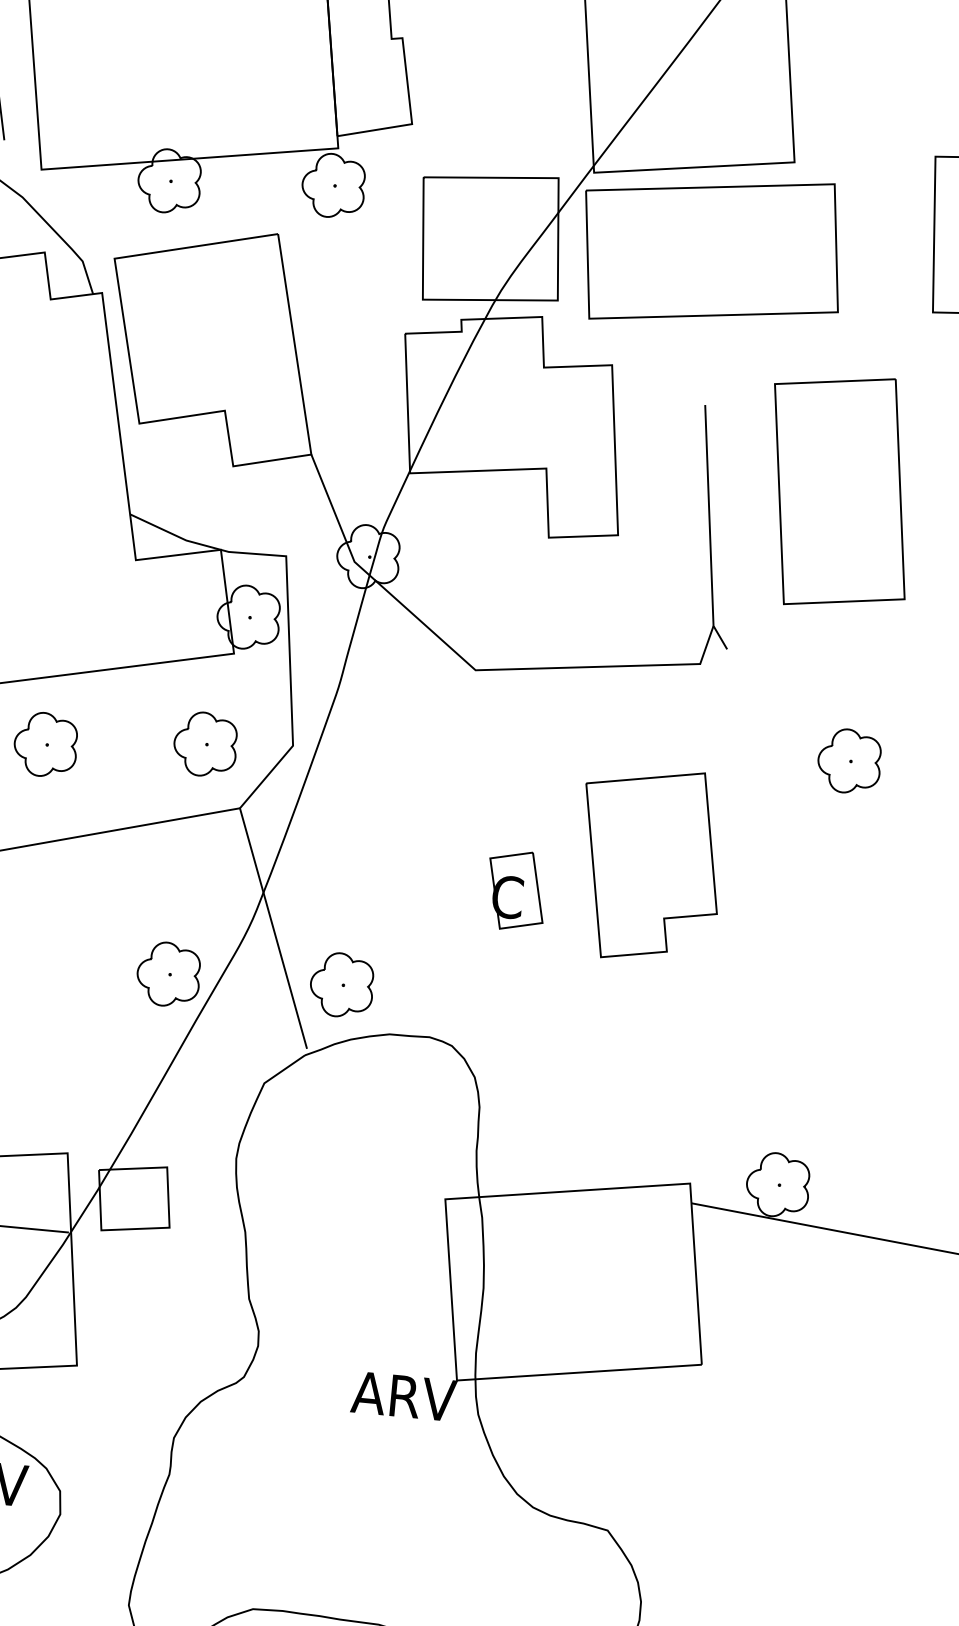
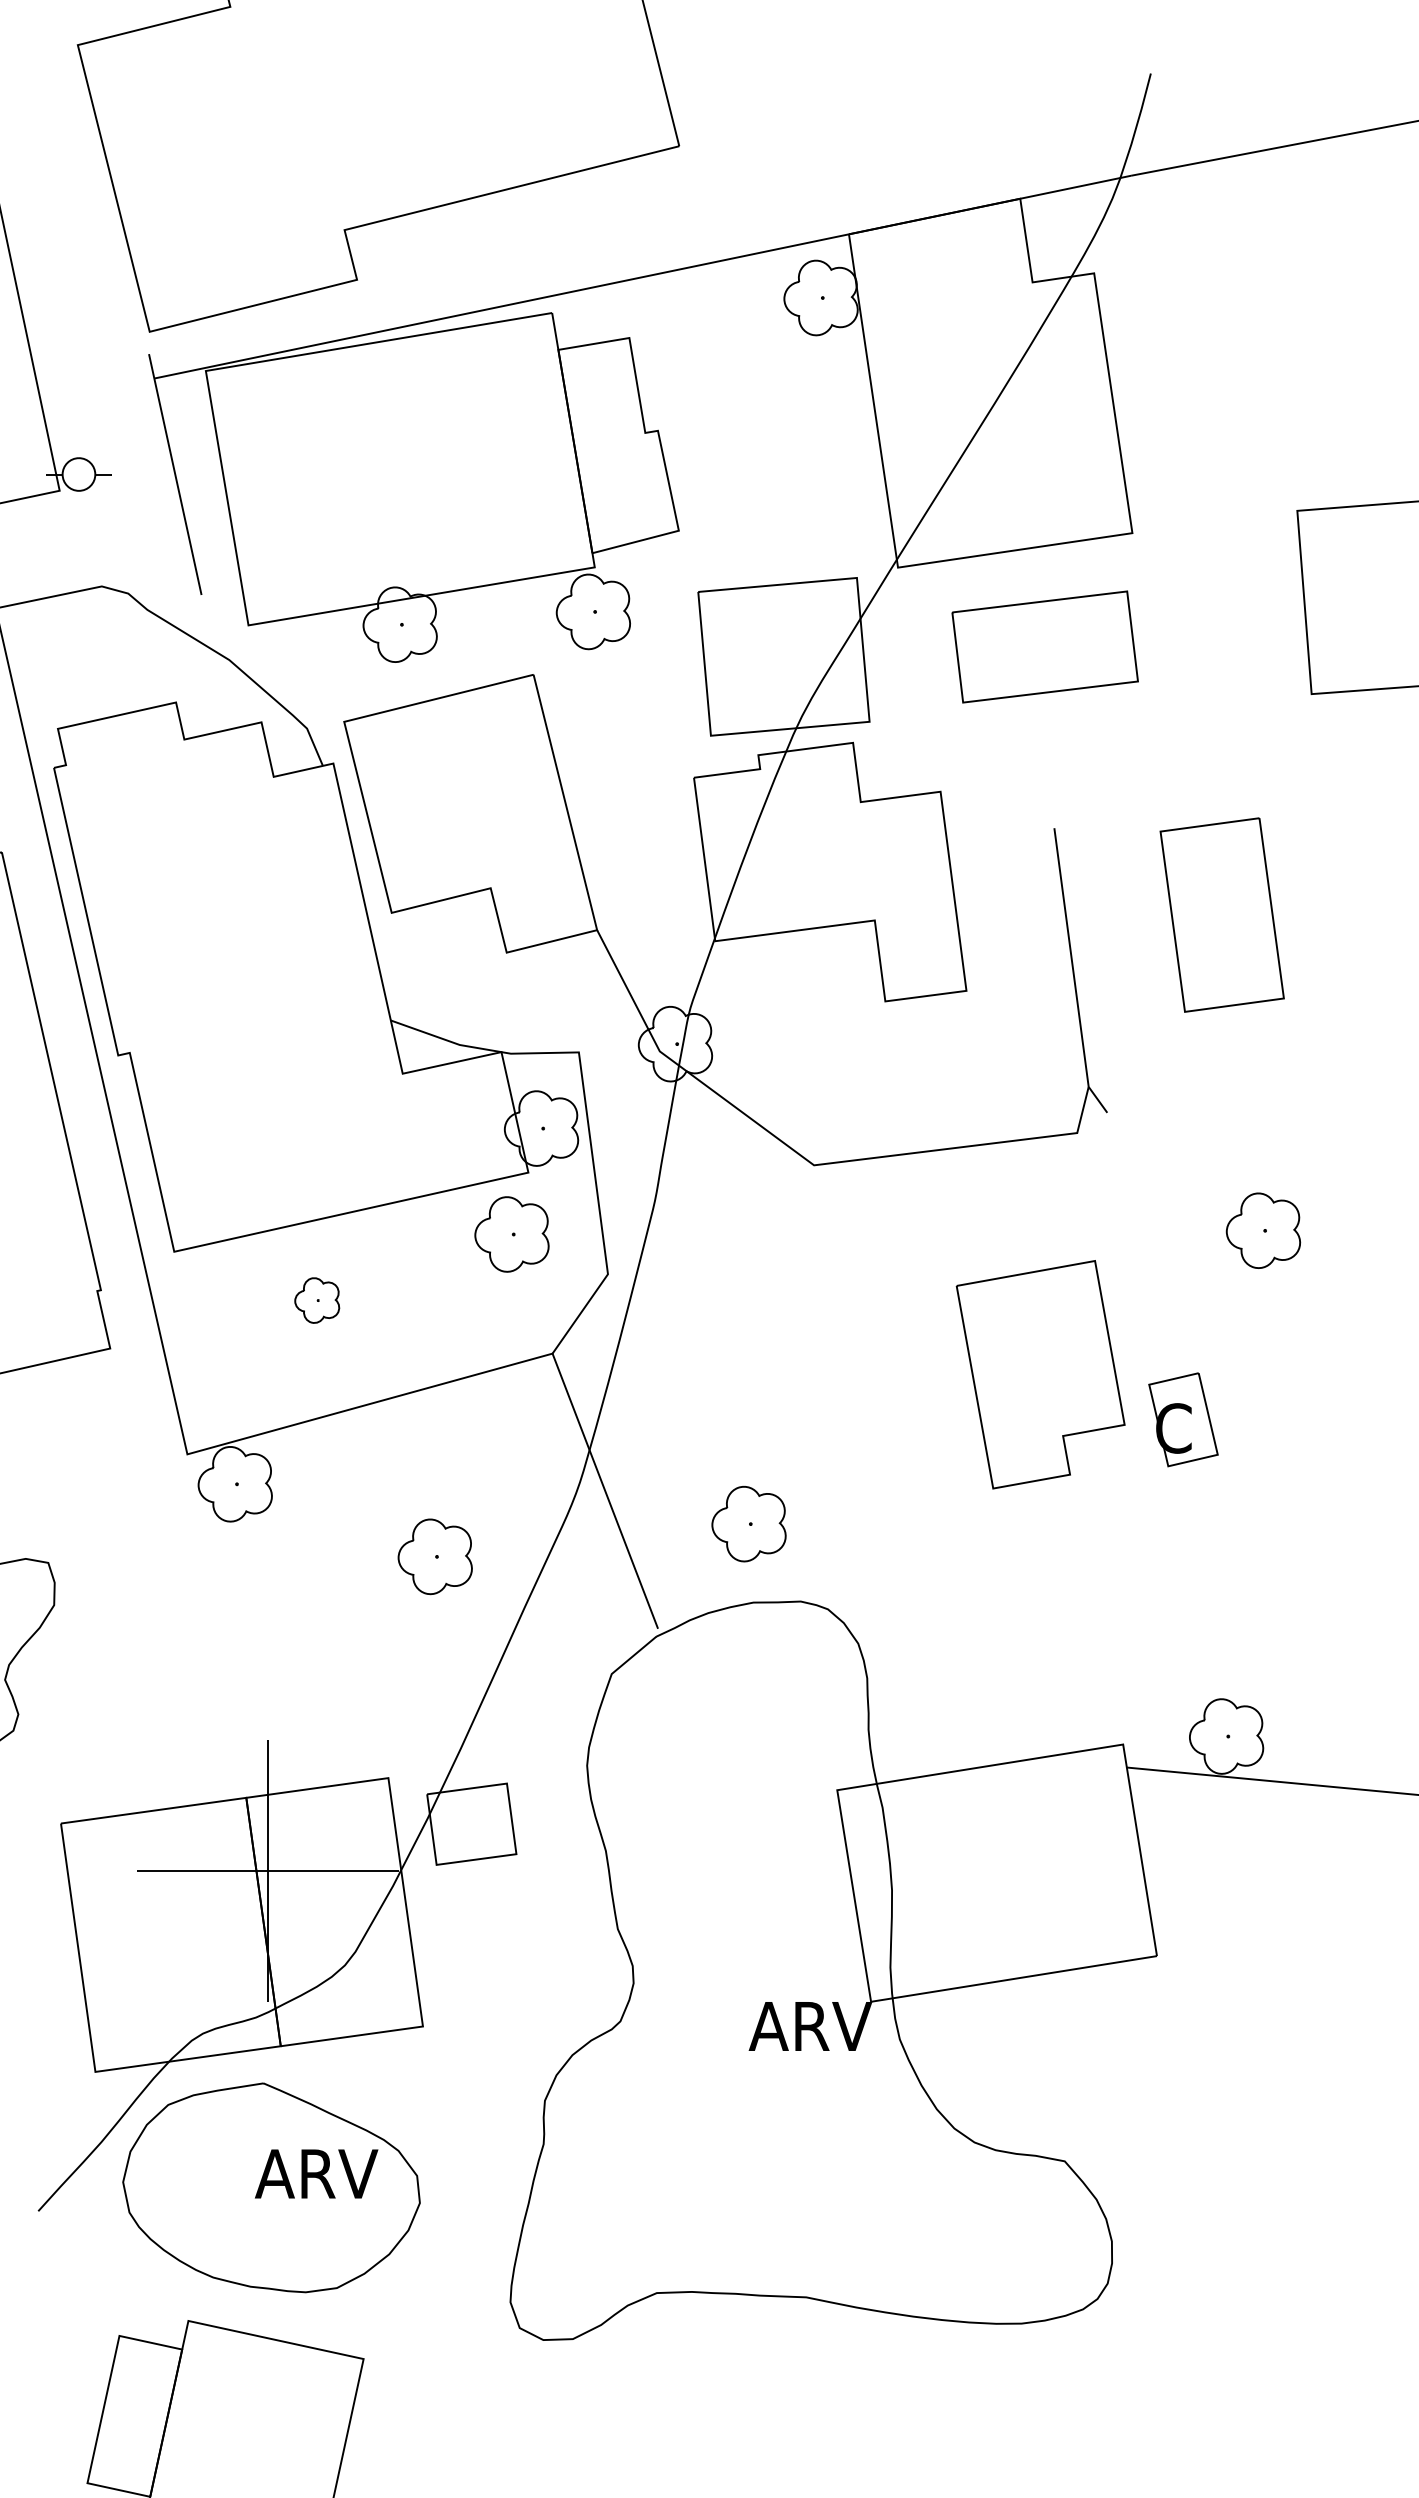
part: (711, 250) -> (1044, 646), size x0.6
part: (840, 491) -> (1222, 914), size x0.7
part: (45, 744) -> (316, 1300), size x0.6
part: (205, 744) -> (511, 1234), moved
part: (516, 890) -> (1183, 1419), moved
part: (168, 974) -> (434, 1556), moved
part: (341, 984) -> (748, 1523), moved

